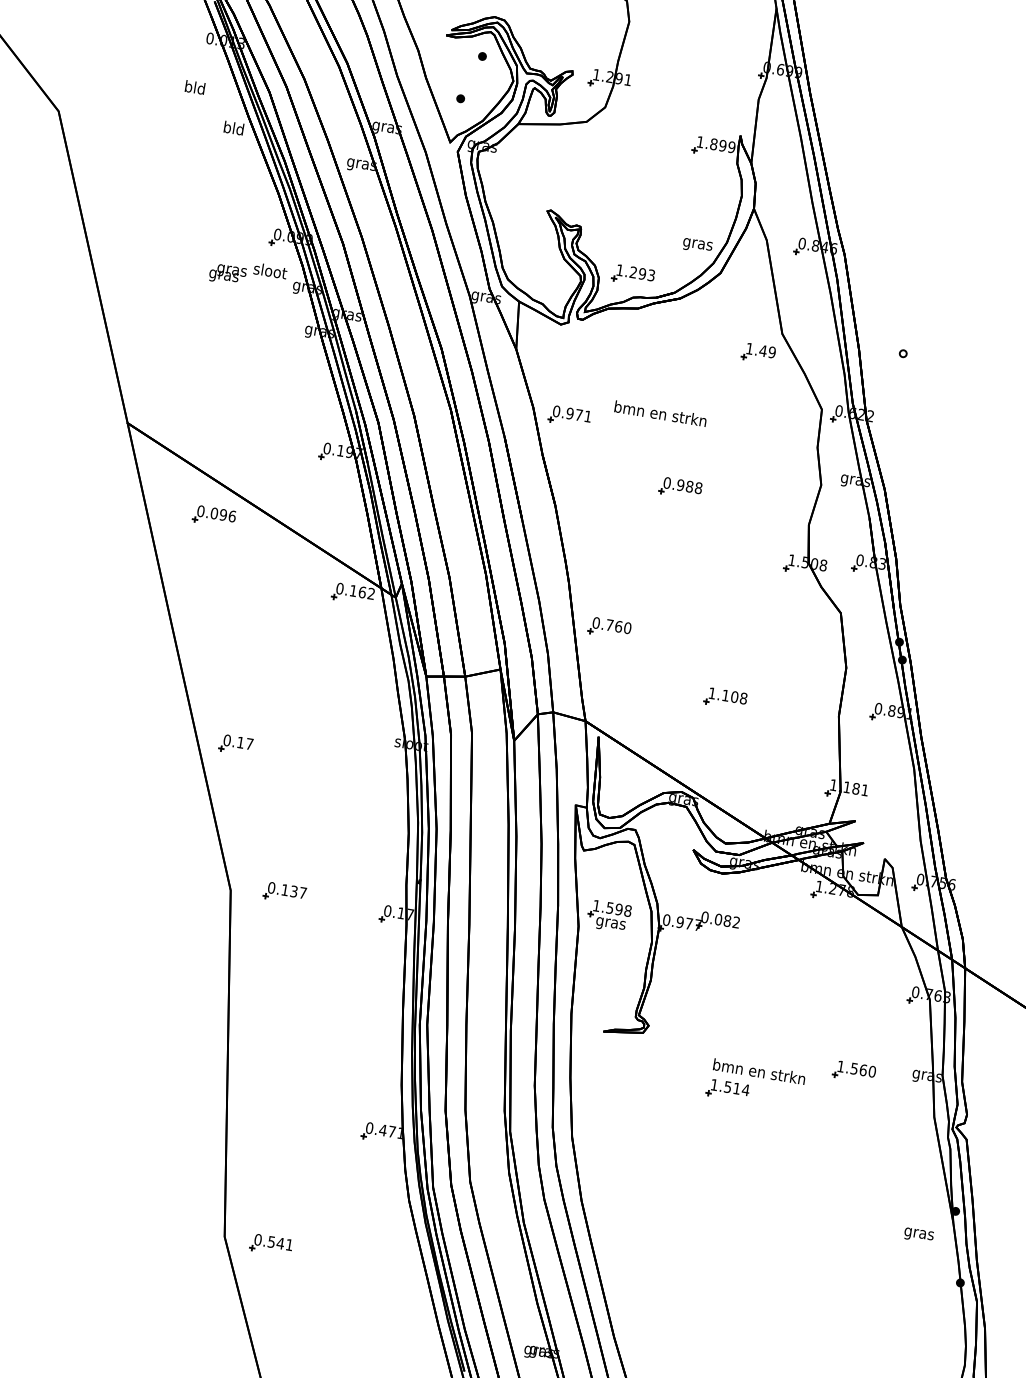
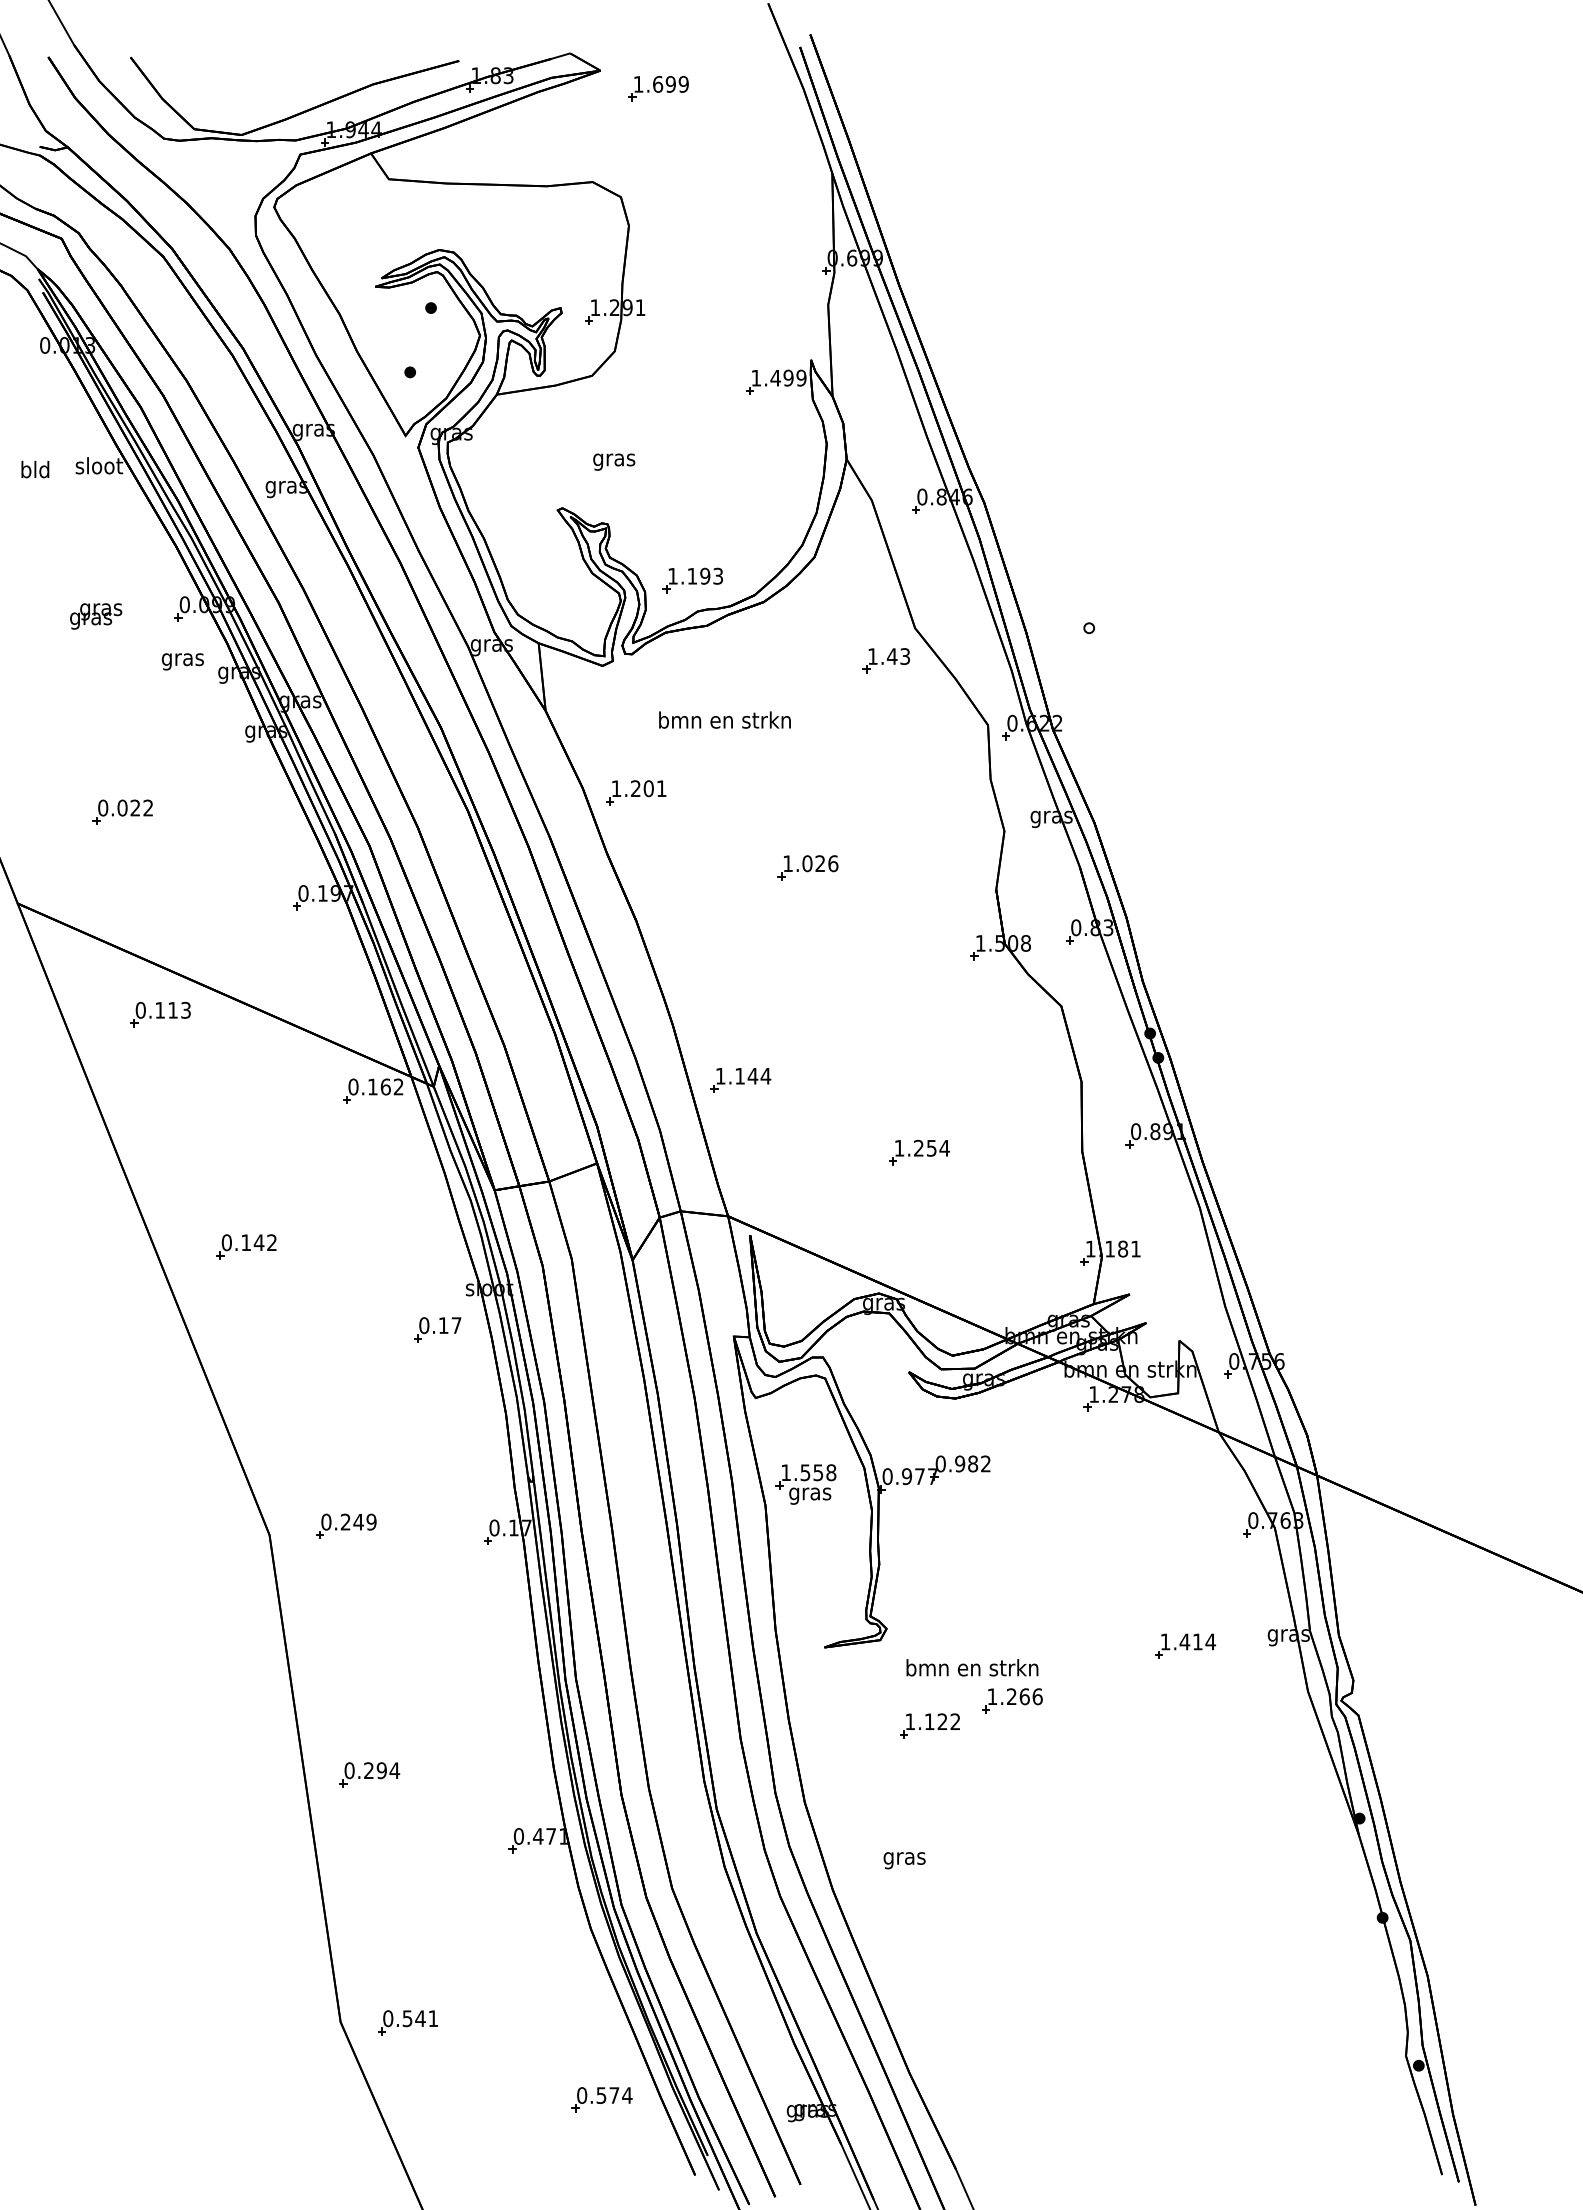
text: (195, 87) -> (35, 469), moved
text: (234, 128) -> (99, 465), bld -> sloot
text: (713, 143) -> (775, 377), 1.899 -> 1.499
text: (697, 245) -> (614, 461), moved
text: (632, 271) -> (691, 575), 1.293 -> 1.193
text: (269, 272) -> (182, 659), sloot -> gras
text: (228, 274) -> (96, 616), moved
text: (772, 352) -> (905, 656), 1.49 -> 1.43
part: (210, 371) -> (122, 811), added
text: (567, 413) -> (632, 788), 0.971 -> 1.201
text: (660, 413) -> (724, 719), moved
text: (682, 485) -> (810, 863), 0.988 -> 1.026
text: (223, 514) -> (173, 1009), 0.096 -> 0.113
text: (612, 625) -> (743, 1075), 0.760 -> 1.144
part: (247, 687) -> (246, 1246), added
text: (735, 696) -> (932, 1147), 1.108 -> 1.254
part: (236, 744) -> (437, 1329), moved
text: (294, 891) -> (358, 1521), 0.137 -> 0.249
text: (619, 909) -> (818, 1472), 1.598 -> 1.558
text: (718, 919) -> (960, 1463), 0.082 -> 0.982
part: (272, 1068) -> (369, 1774), added
text: (863, 1069) -> (1197, 1641), 1.560 -> 1.414
text: (759, 1071) -> (972, 1667), moved
text: (736, 1088) -> (1024, 1696), 1.514 -> 1.266
part: (667, 1097) -> (929, 1725), added
text: (918, 1235) -> (904, 1860), moved
part: (397, 1320) -> (601, 2099), added

